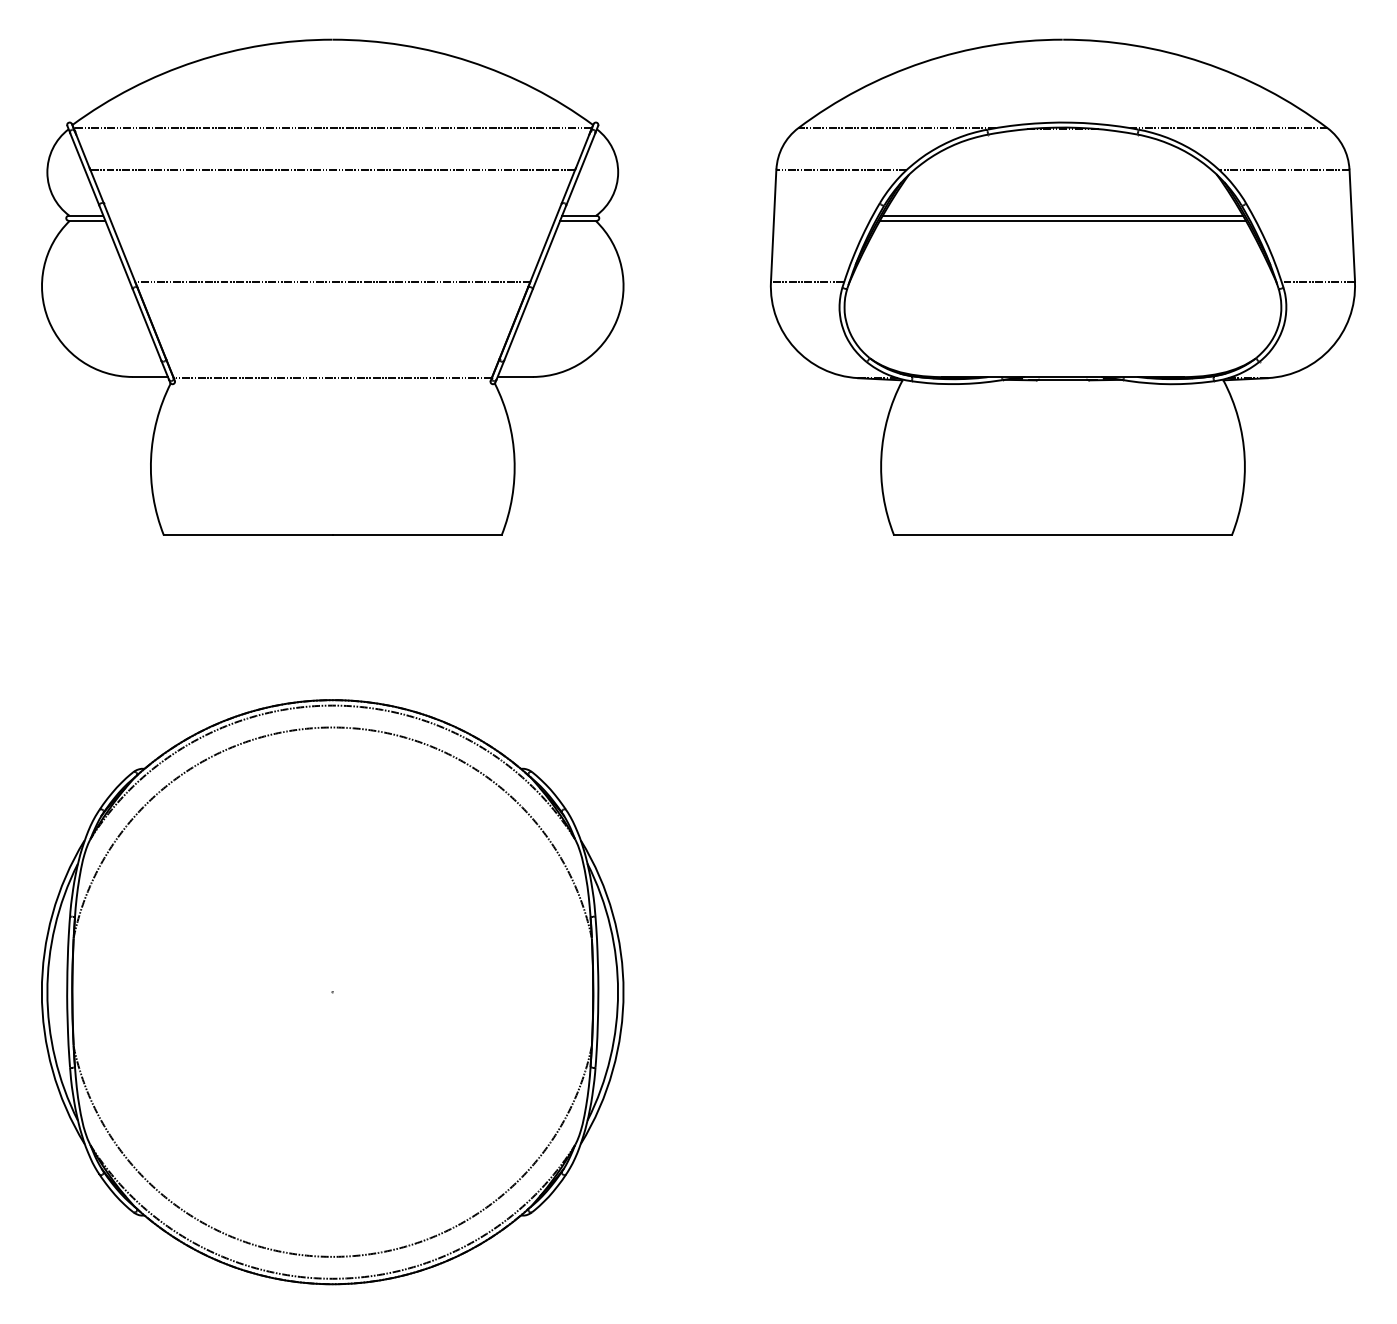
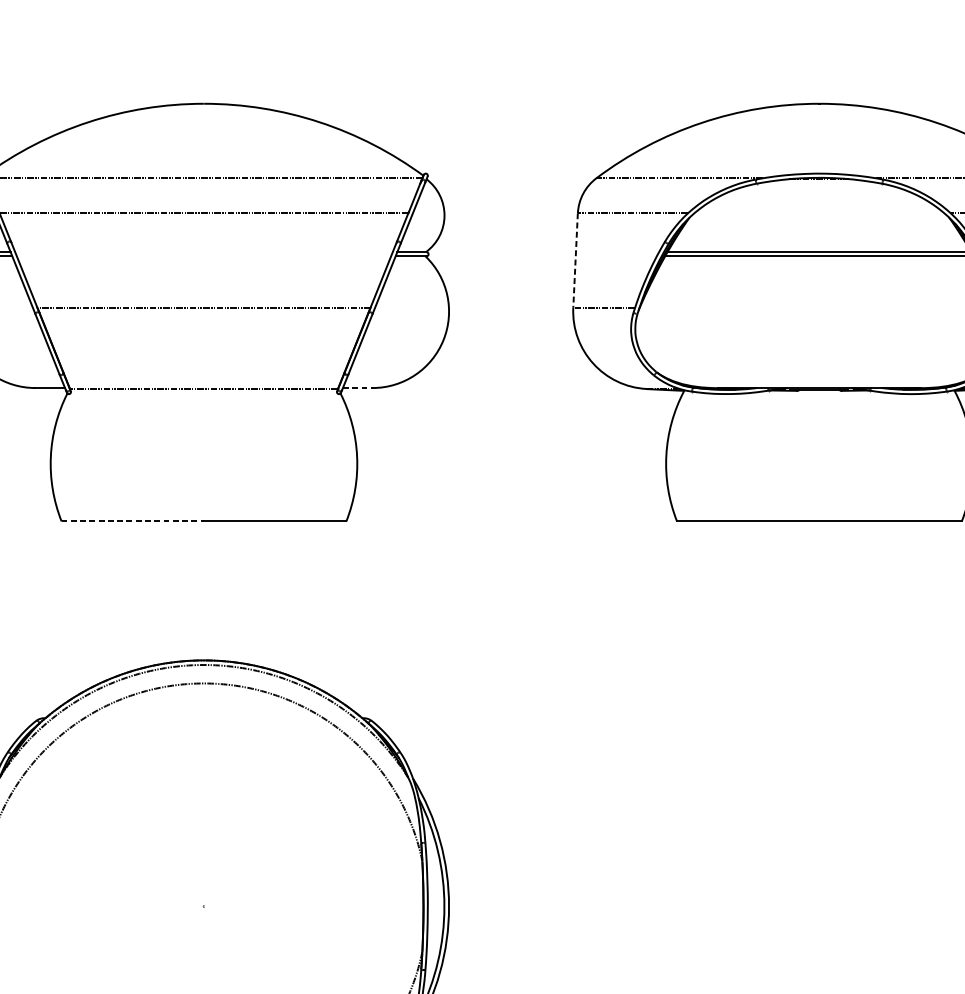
line: (773, 226) -> (575, 261), solid -> dashed
line: (515, 376) -> (357, 387), solid -> dashed
line: (248, 535) -> (132, 521), solid -> dashed

